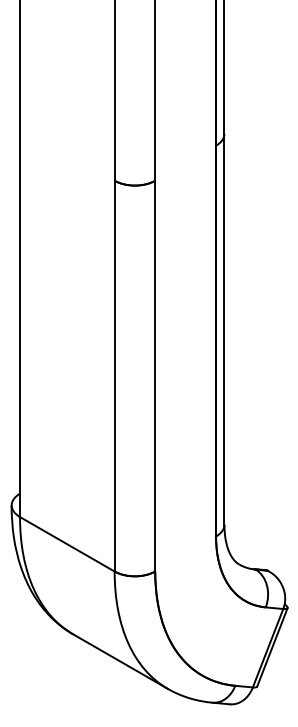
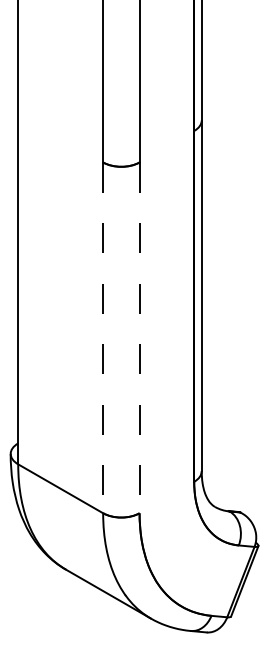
line: (114, 376) -> (103, 338), solid -> dashed
line: (155, 376) -> (139, 338), solid -> dashed

